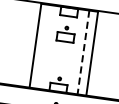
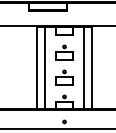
line: (44, 46) -> (45, 67), added
line: (83, 52) -> (83, 68), dashed -> solid
part: (62, 59) -> (64, 77), added

